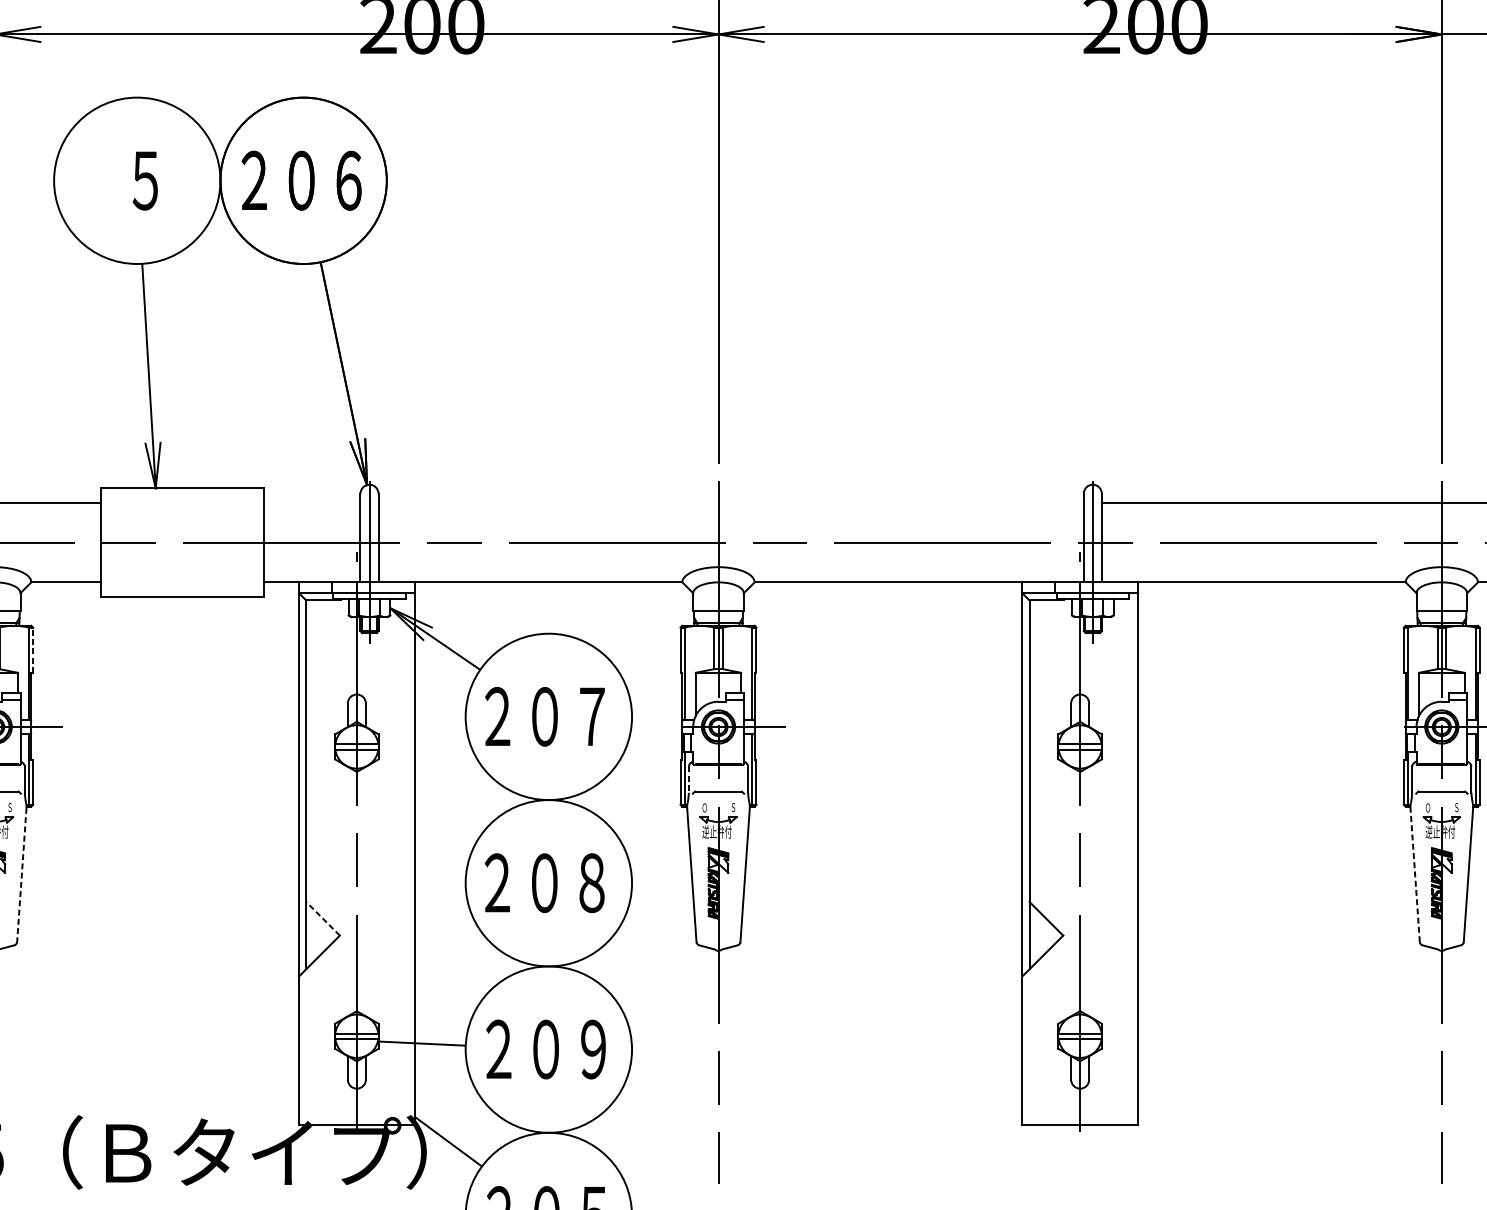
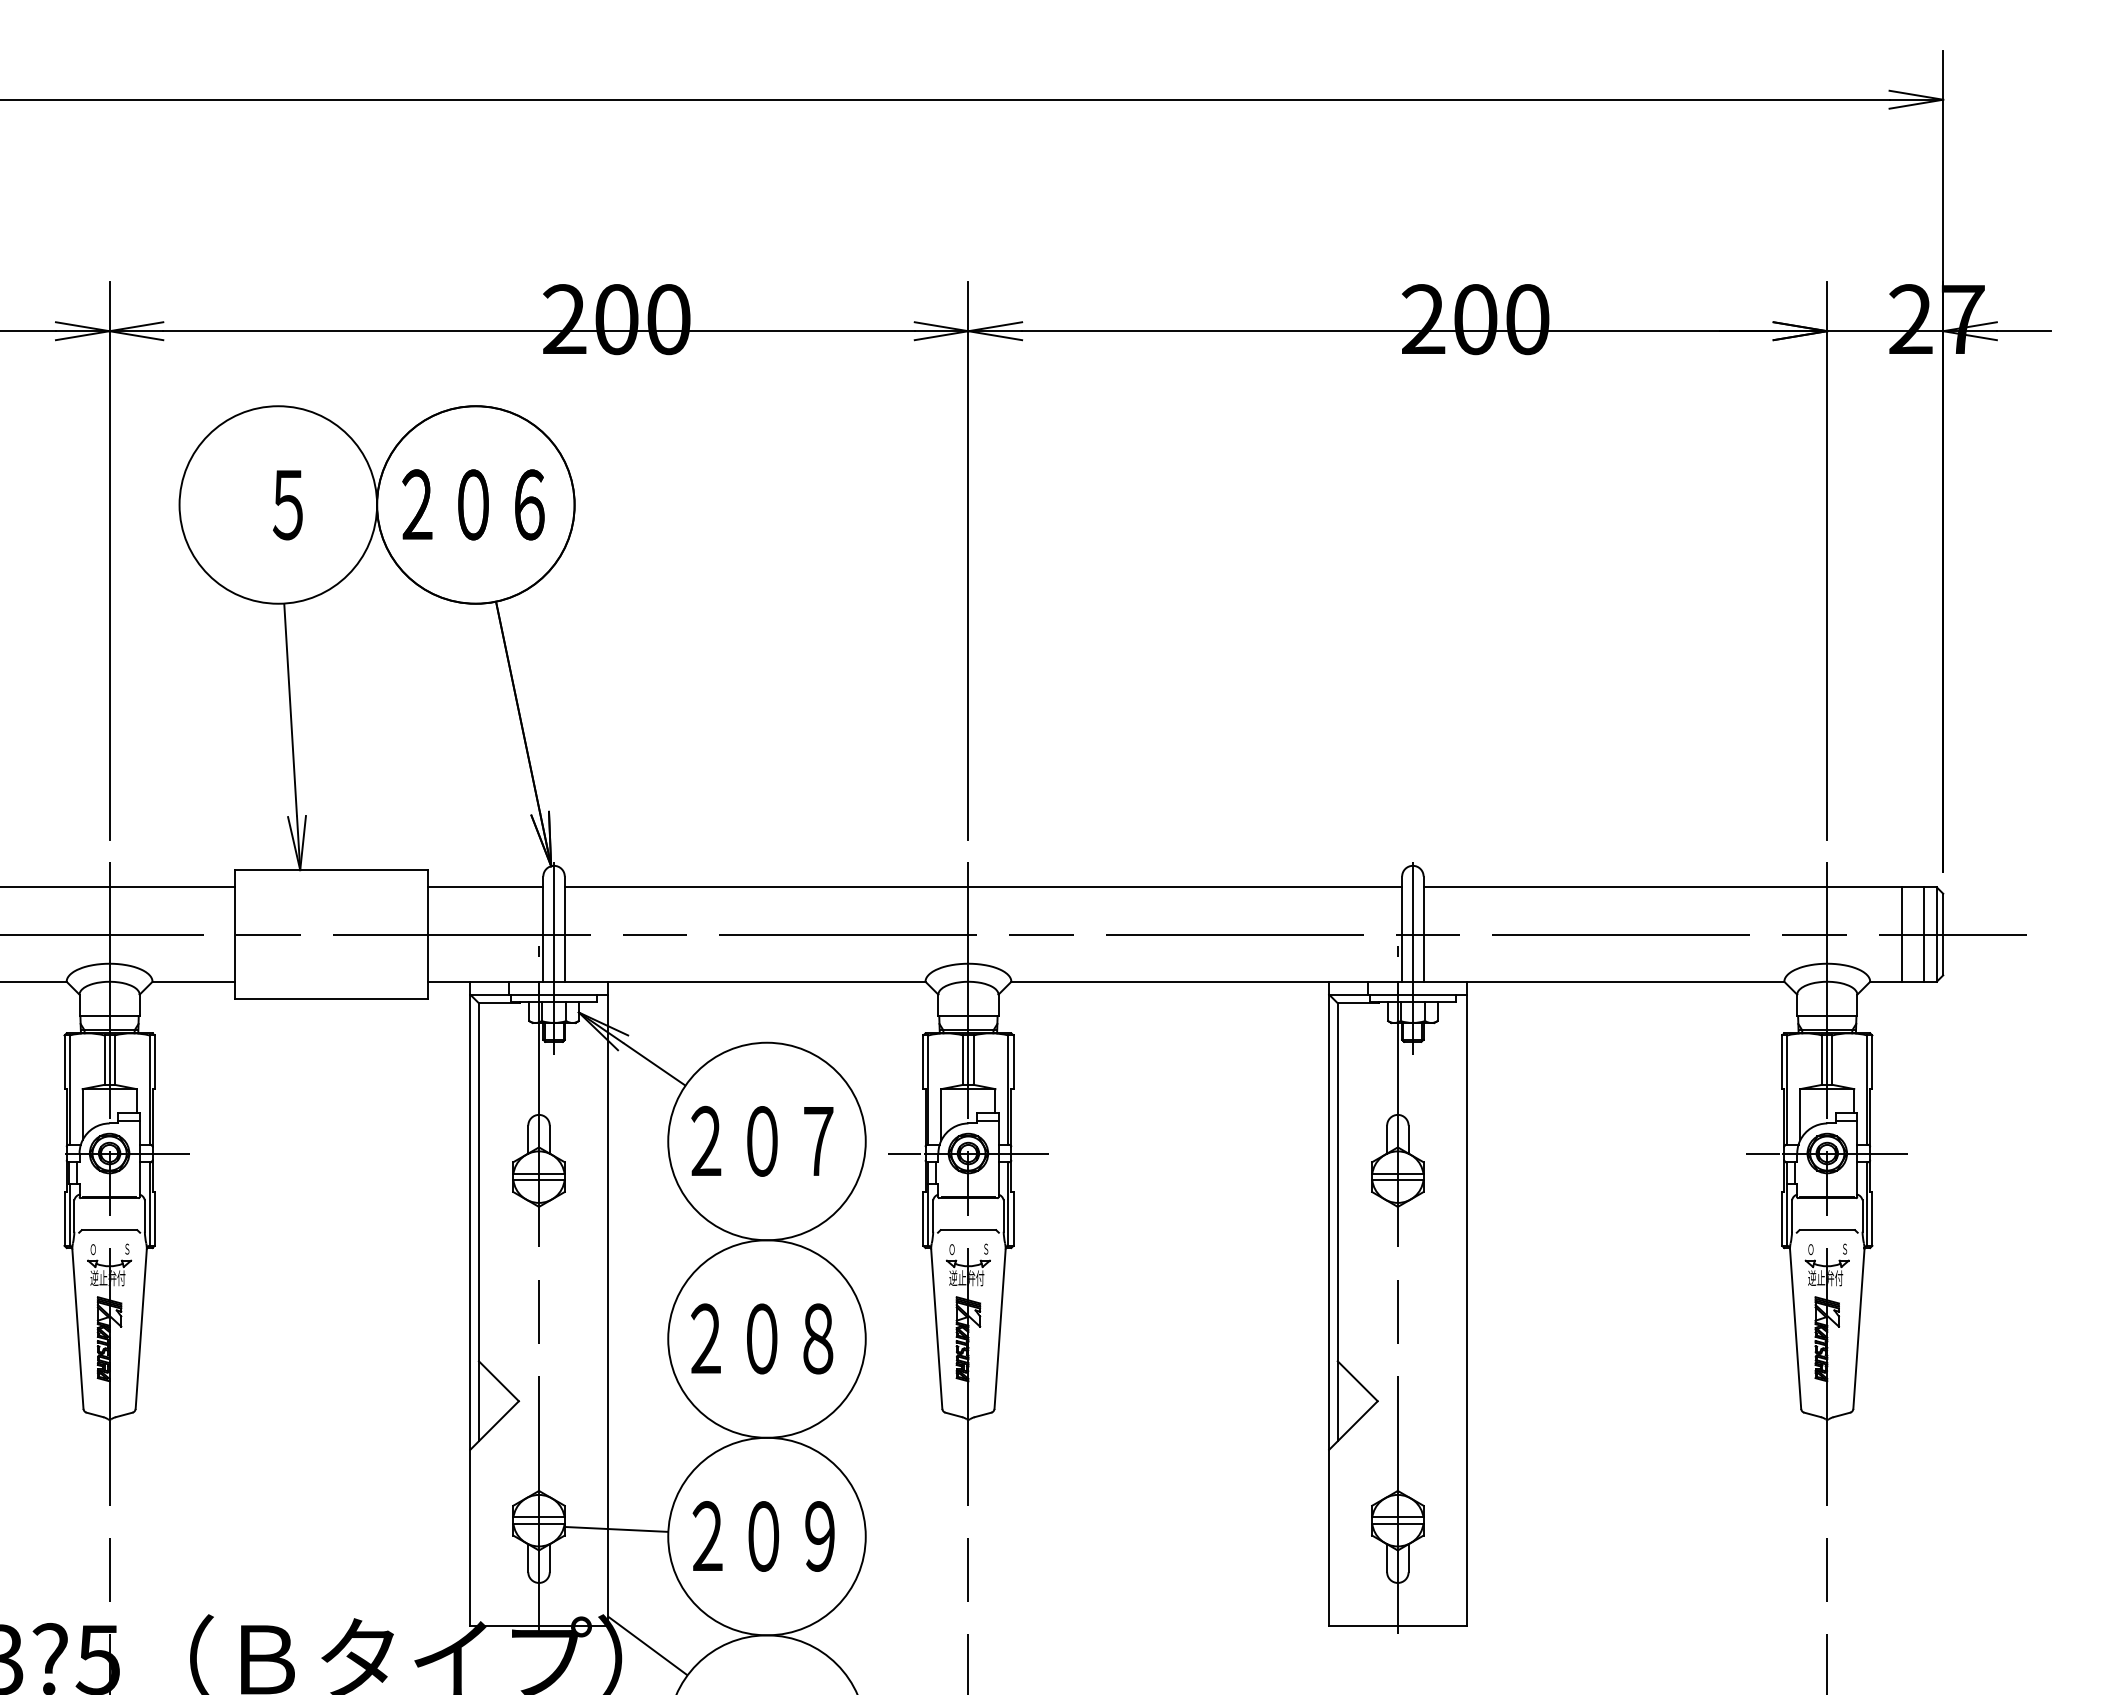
line: (311, 502) -> (485, 887), added
line: (731, 502) -> (983, 887), added
line: (33, 650) -> (154, 1062), dashed -> solid
line: (664, 727) -> (904, 1153), added
line: (1387, 727) -> (1762, 1153), added
line: (689, 780) -> (933, 1216), dashed -> solid
line: (22, 875) -> (141, 1329), dashed -> solid
line: (1415, 875) -> (1795, 1329), dashed -> solid
line: (322, 918) -> (498, 1380), dashed -> solid

